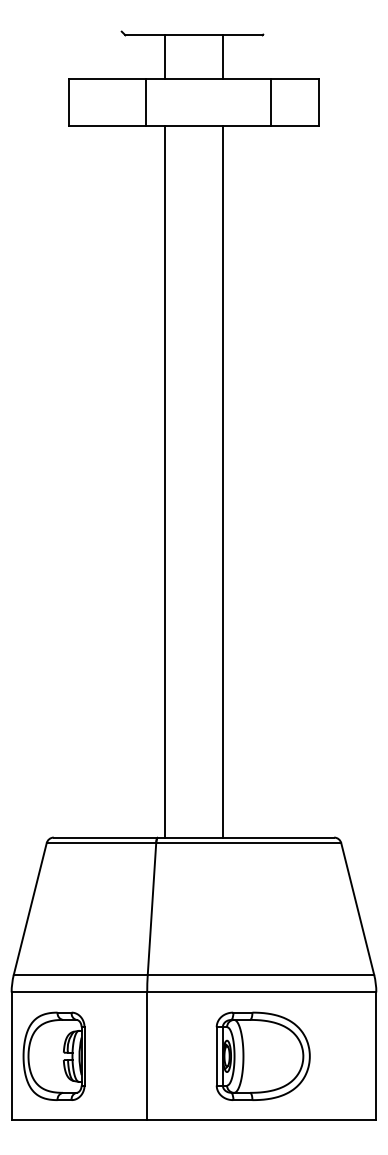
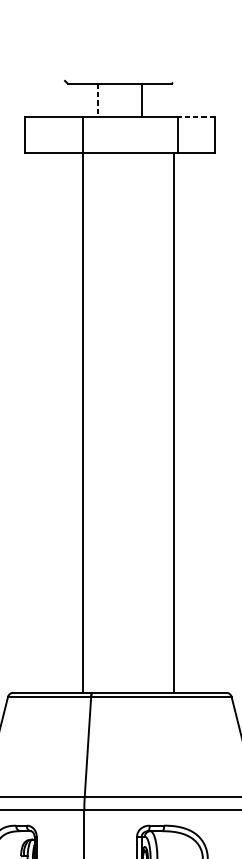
line: (164, 57) -> (97, 100), solid -> dashed
line: (294, 79) -> (196, 117), solid -> dashed
line: (164, 481) -> (83, 422), moved
line: (223, 481) -> (174, 422), moved

